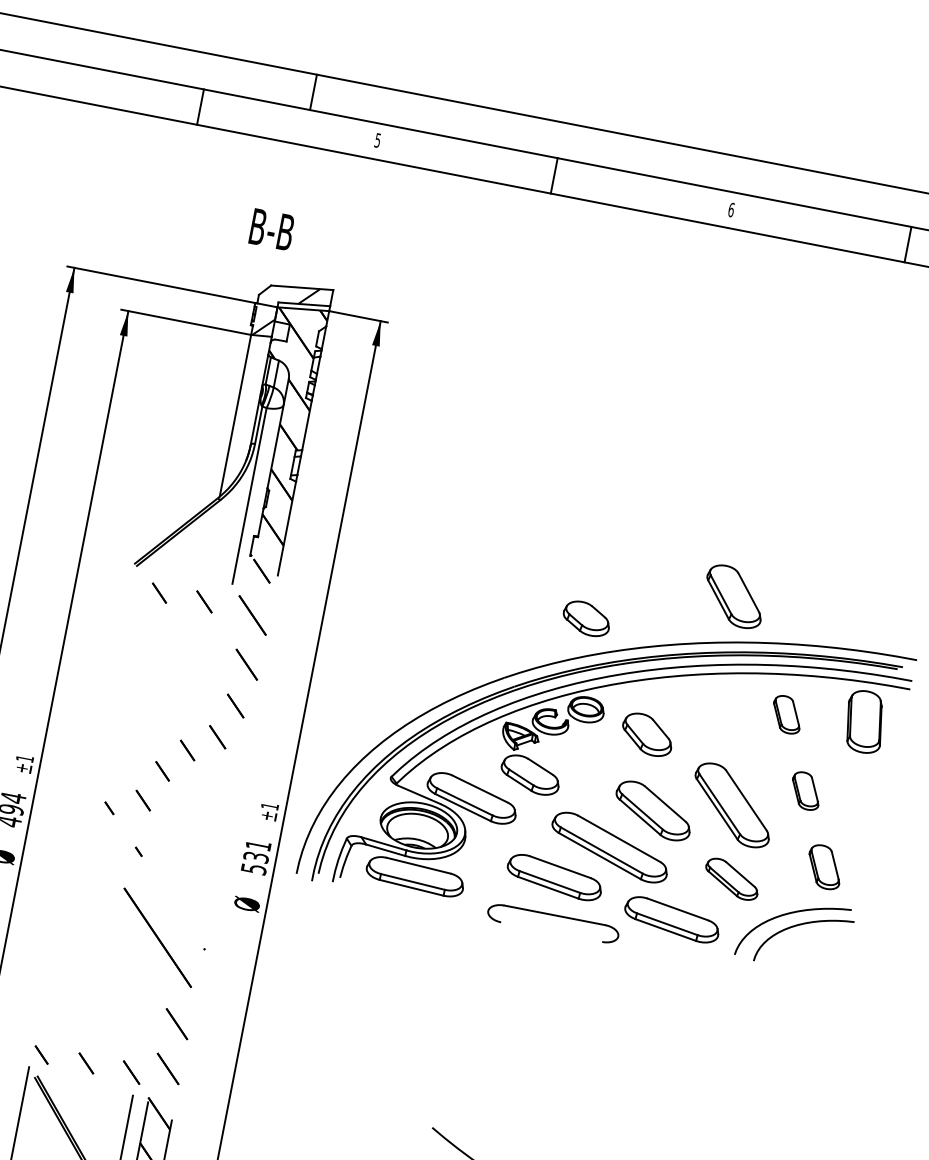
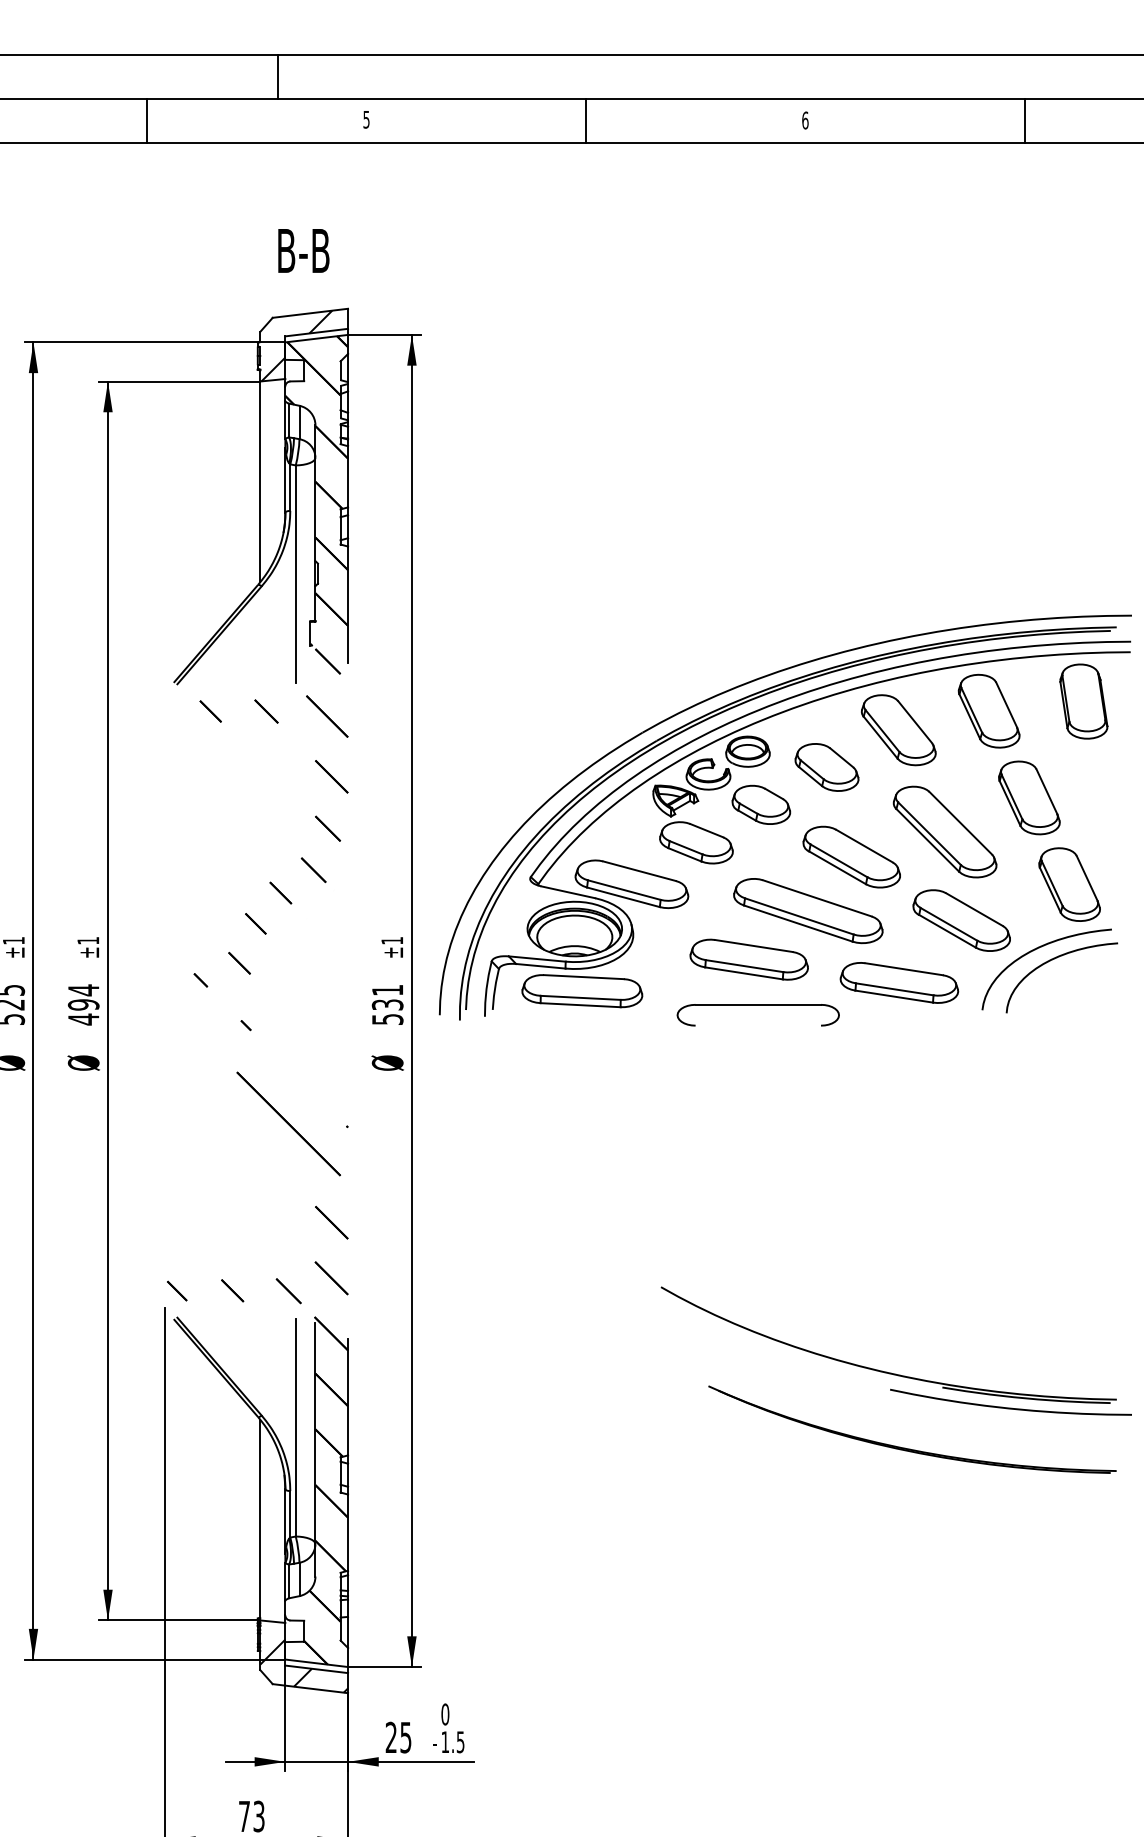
text: (271, 229) -> (303, 250), moved
part: (734, 596) -> (898, 730), moved
part: (586, 618) -> (761, 804), moved
part: (786, 714) -> (988, 710), size x1.67
part: (805, 790) -> (1029, 797), size x1.67
part: (824, 867) -> (1069, 884), size x1.43
part: (731, 879) -> (961, 920), size x1.43

